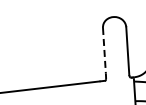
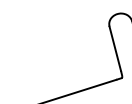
line: (104, 50) -> (115, 48), dashed -> solid

